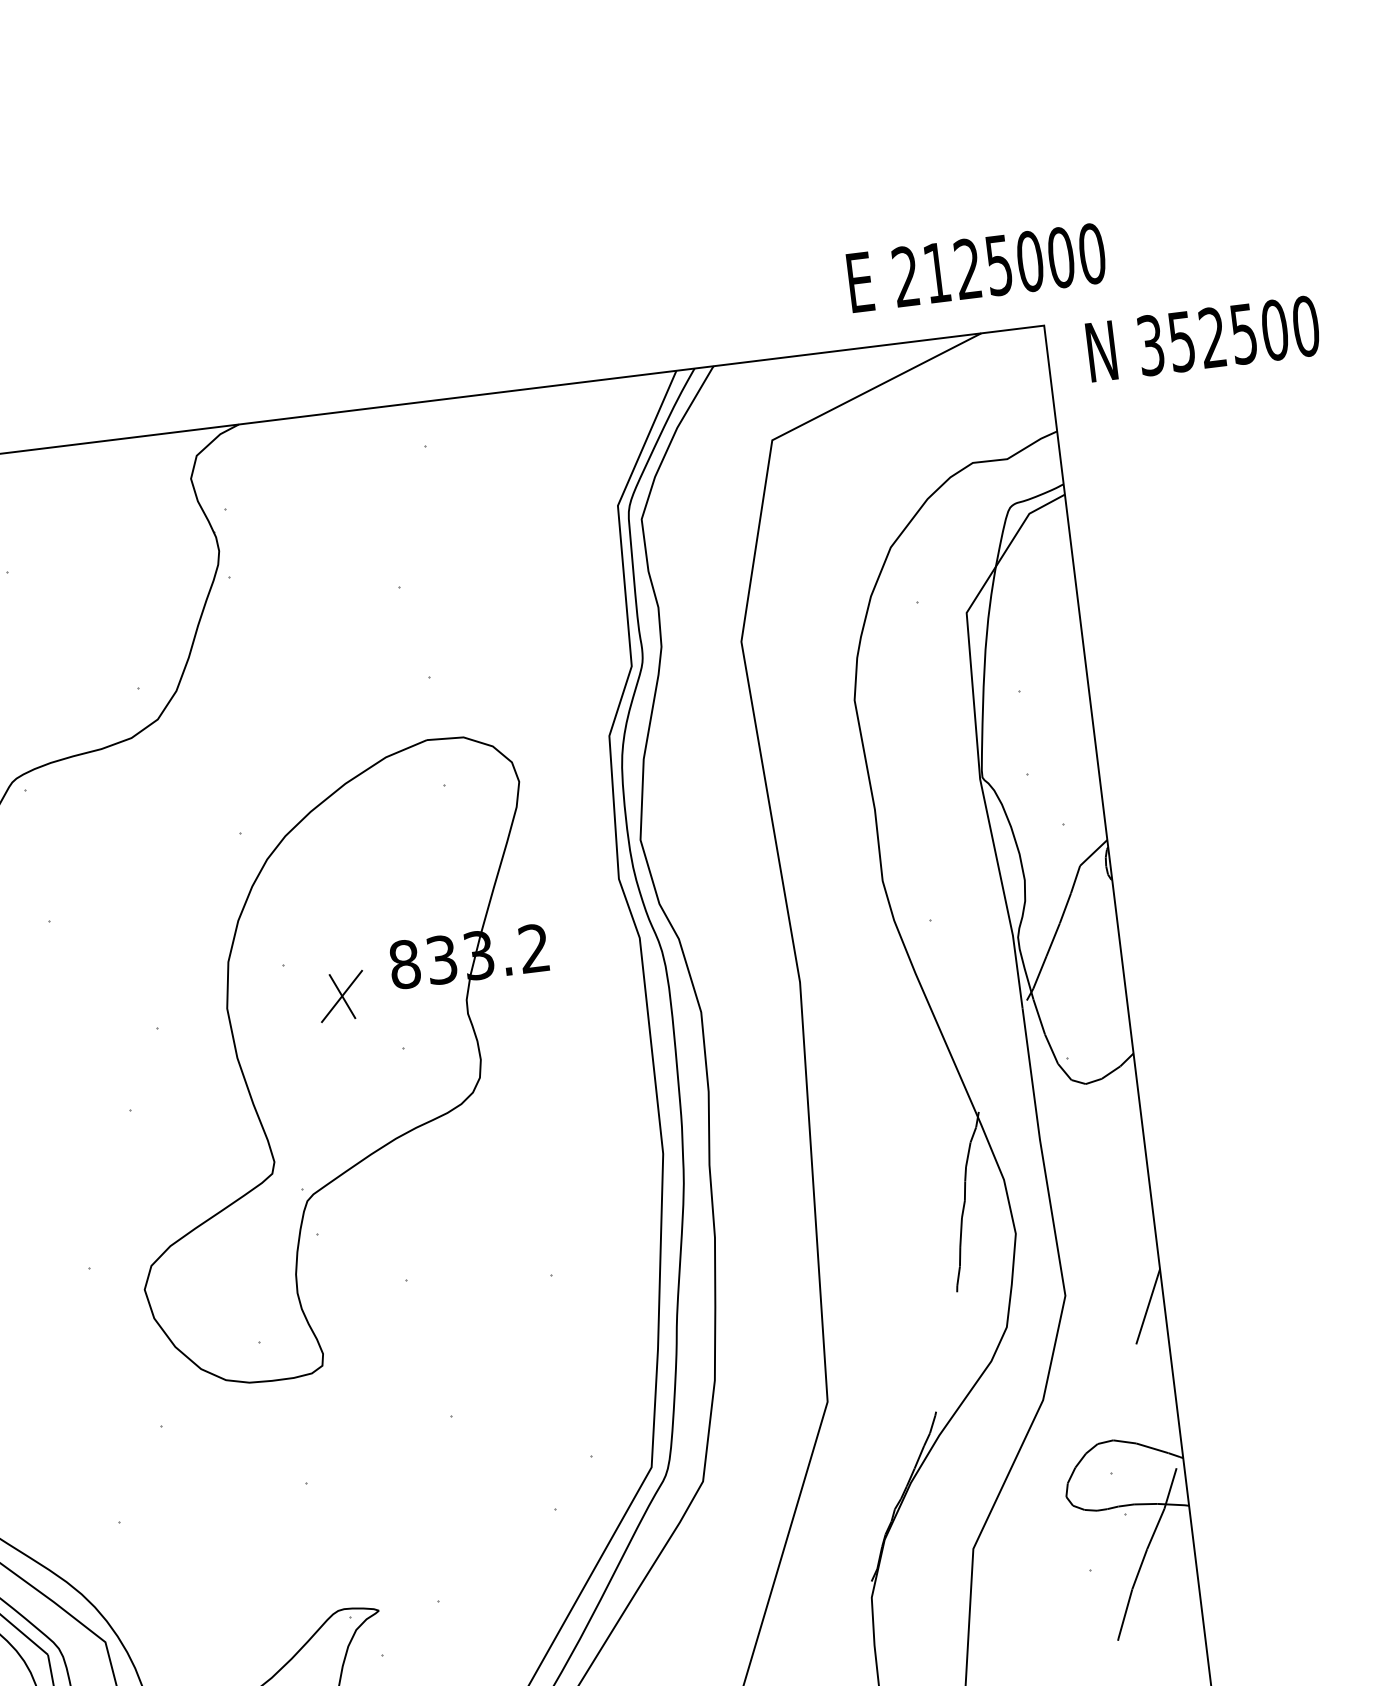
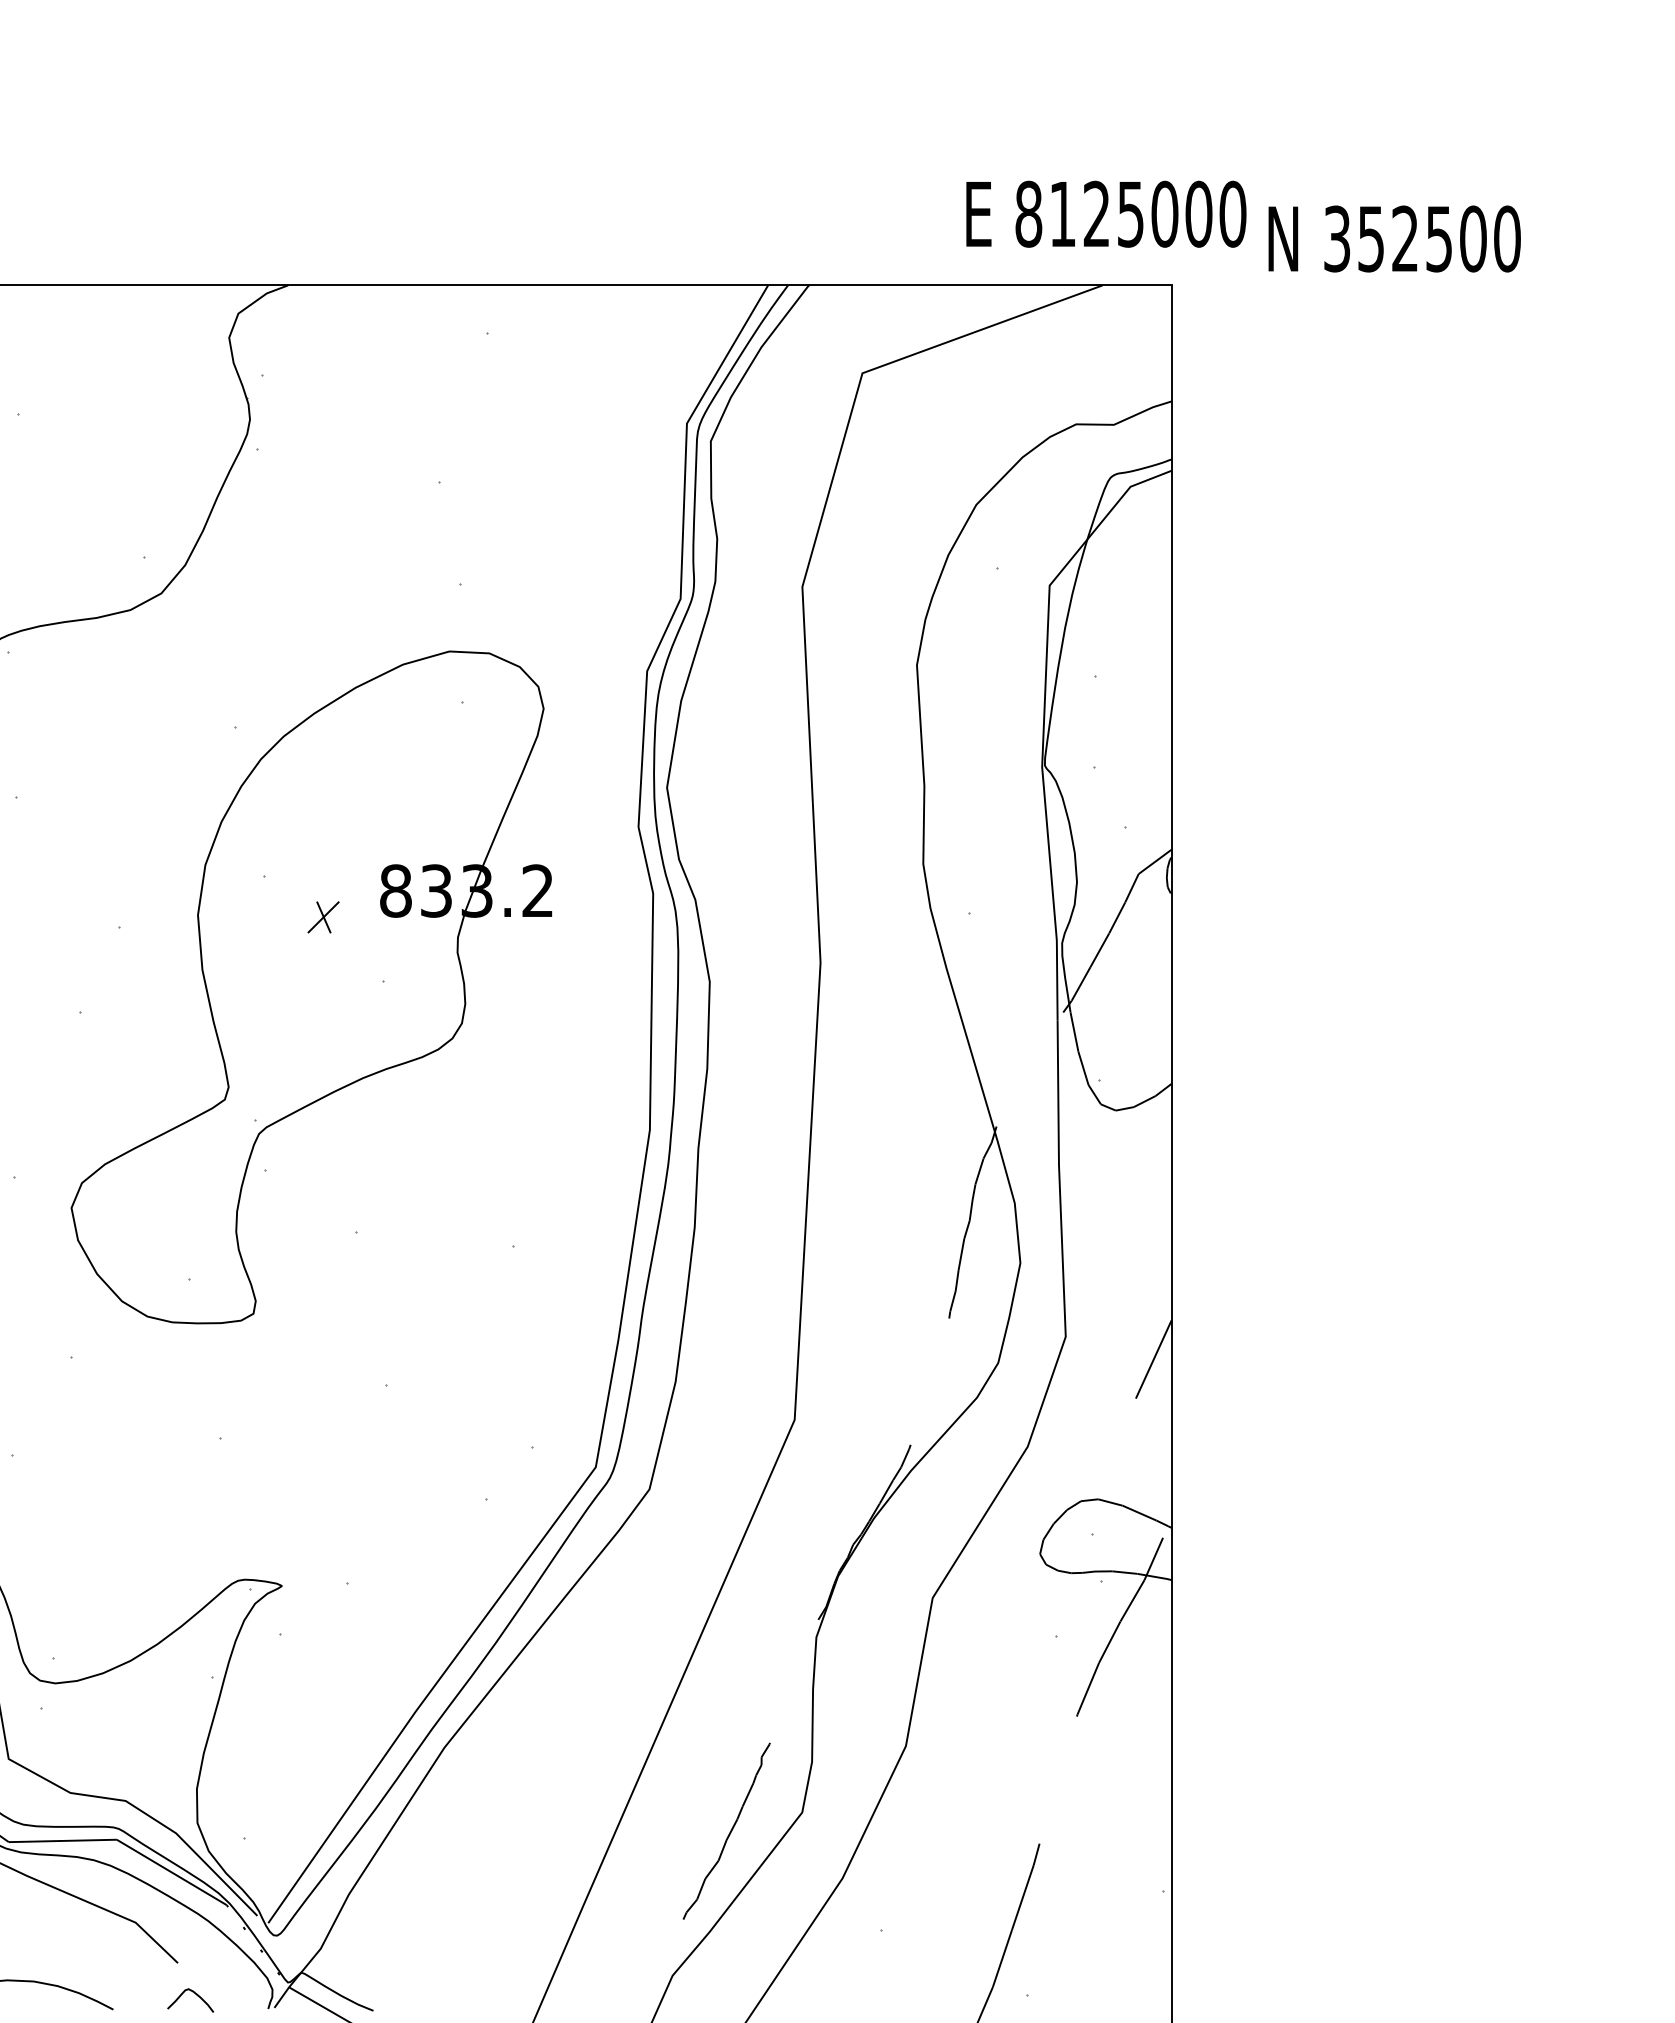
text: (905, 276) -> (1028, 213), 2125000 -> 8125000
text: (1203, 338) -> (1394, 238), moved
part: (341, 996) -> (323, 917), size x0.6

